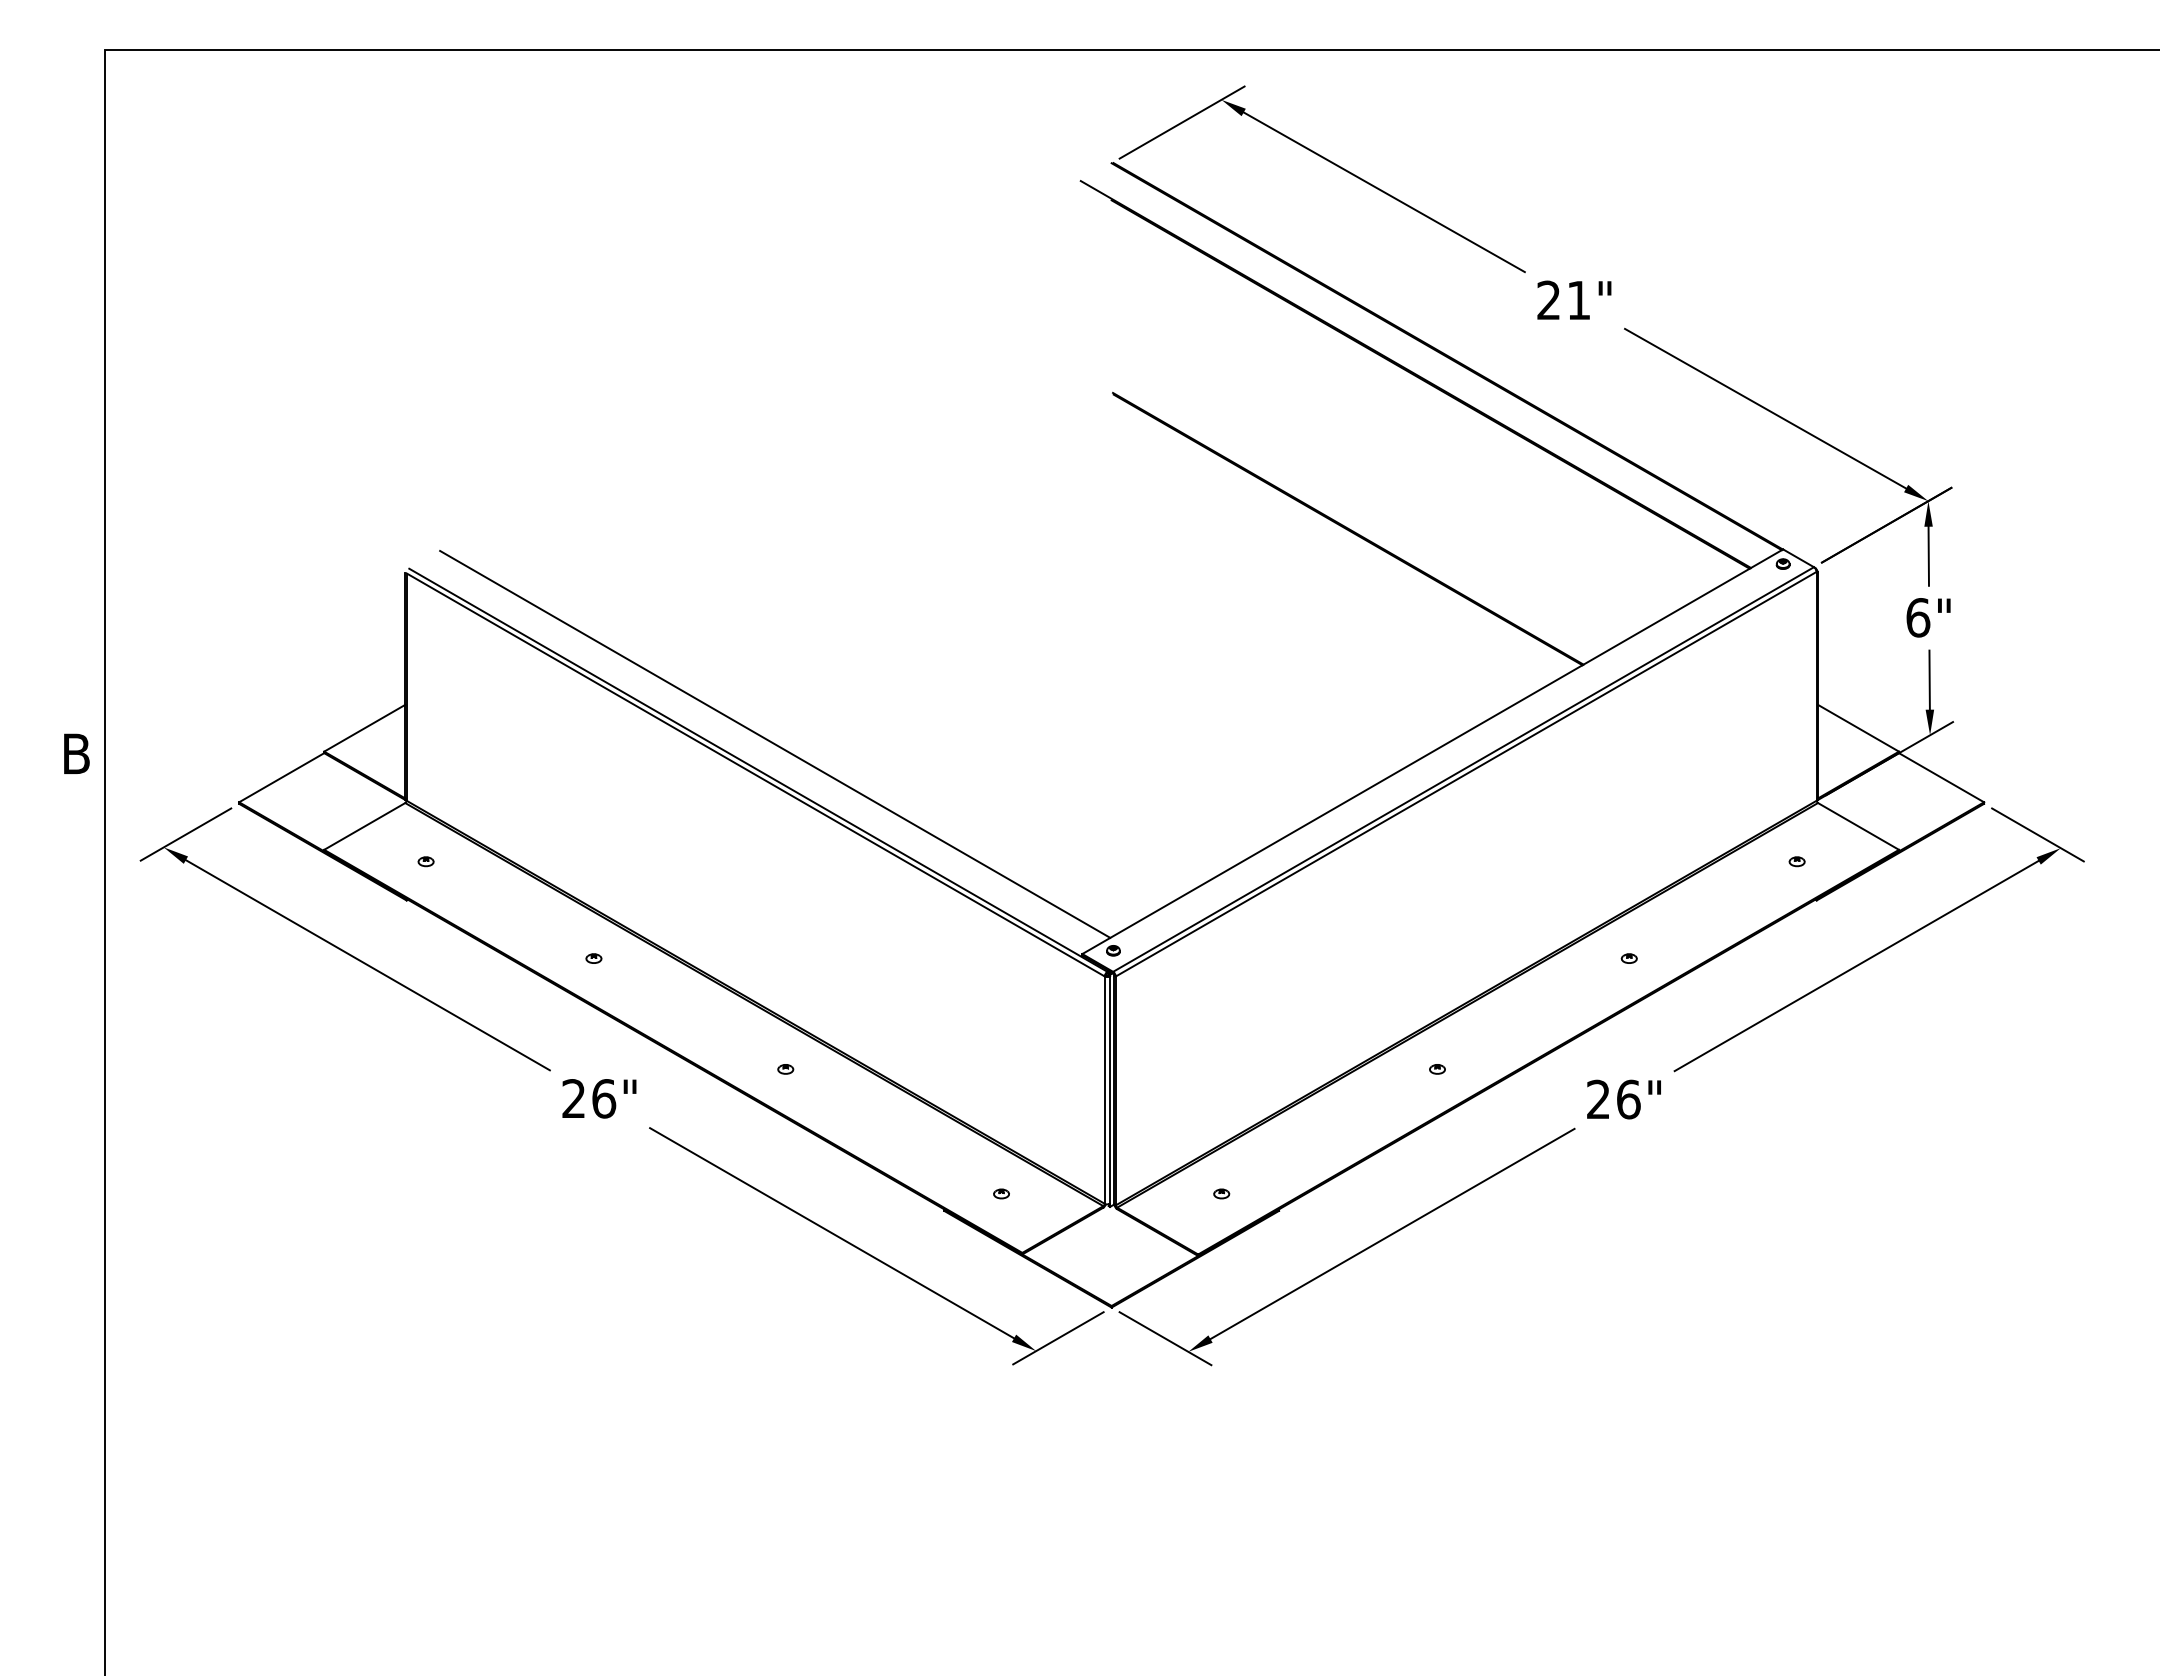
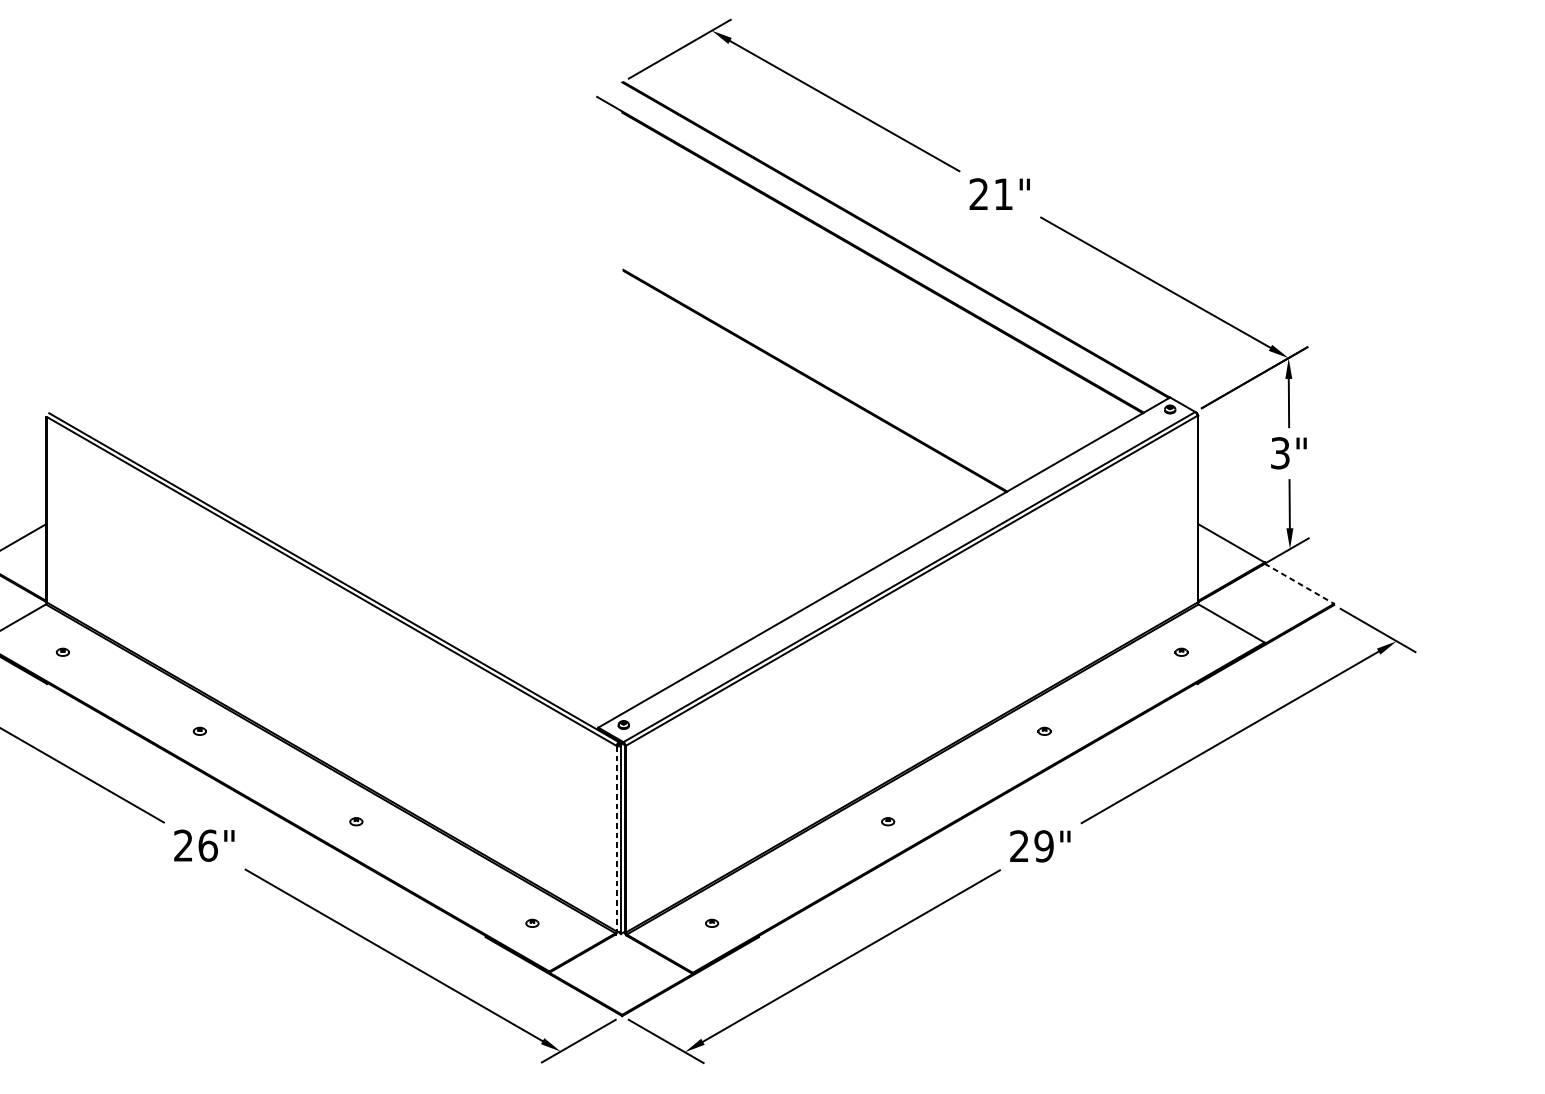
text: (1918, 617) -> (1280, 453), 6" -> 3"
line: (775, 743) -> (348, 555), removed
line: (1941, 777) -> (1299, 583), solid -> dashed
line: (1104, 1090) -> (616, 838), solid -> dashed
text: (1628, 1099) -> (1043, 846), 26" -> 29"

